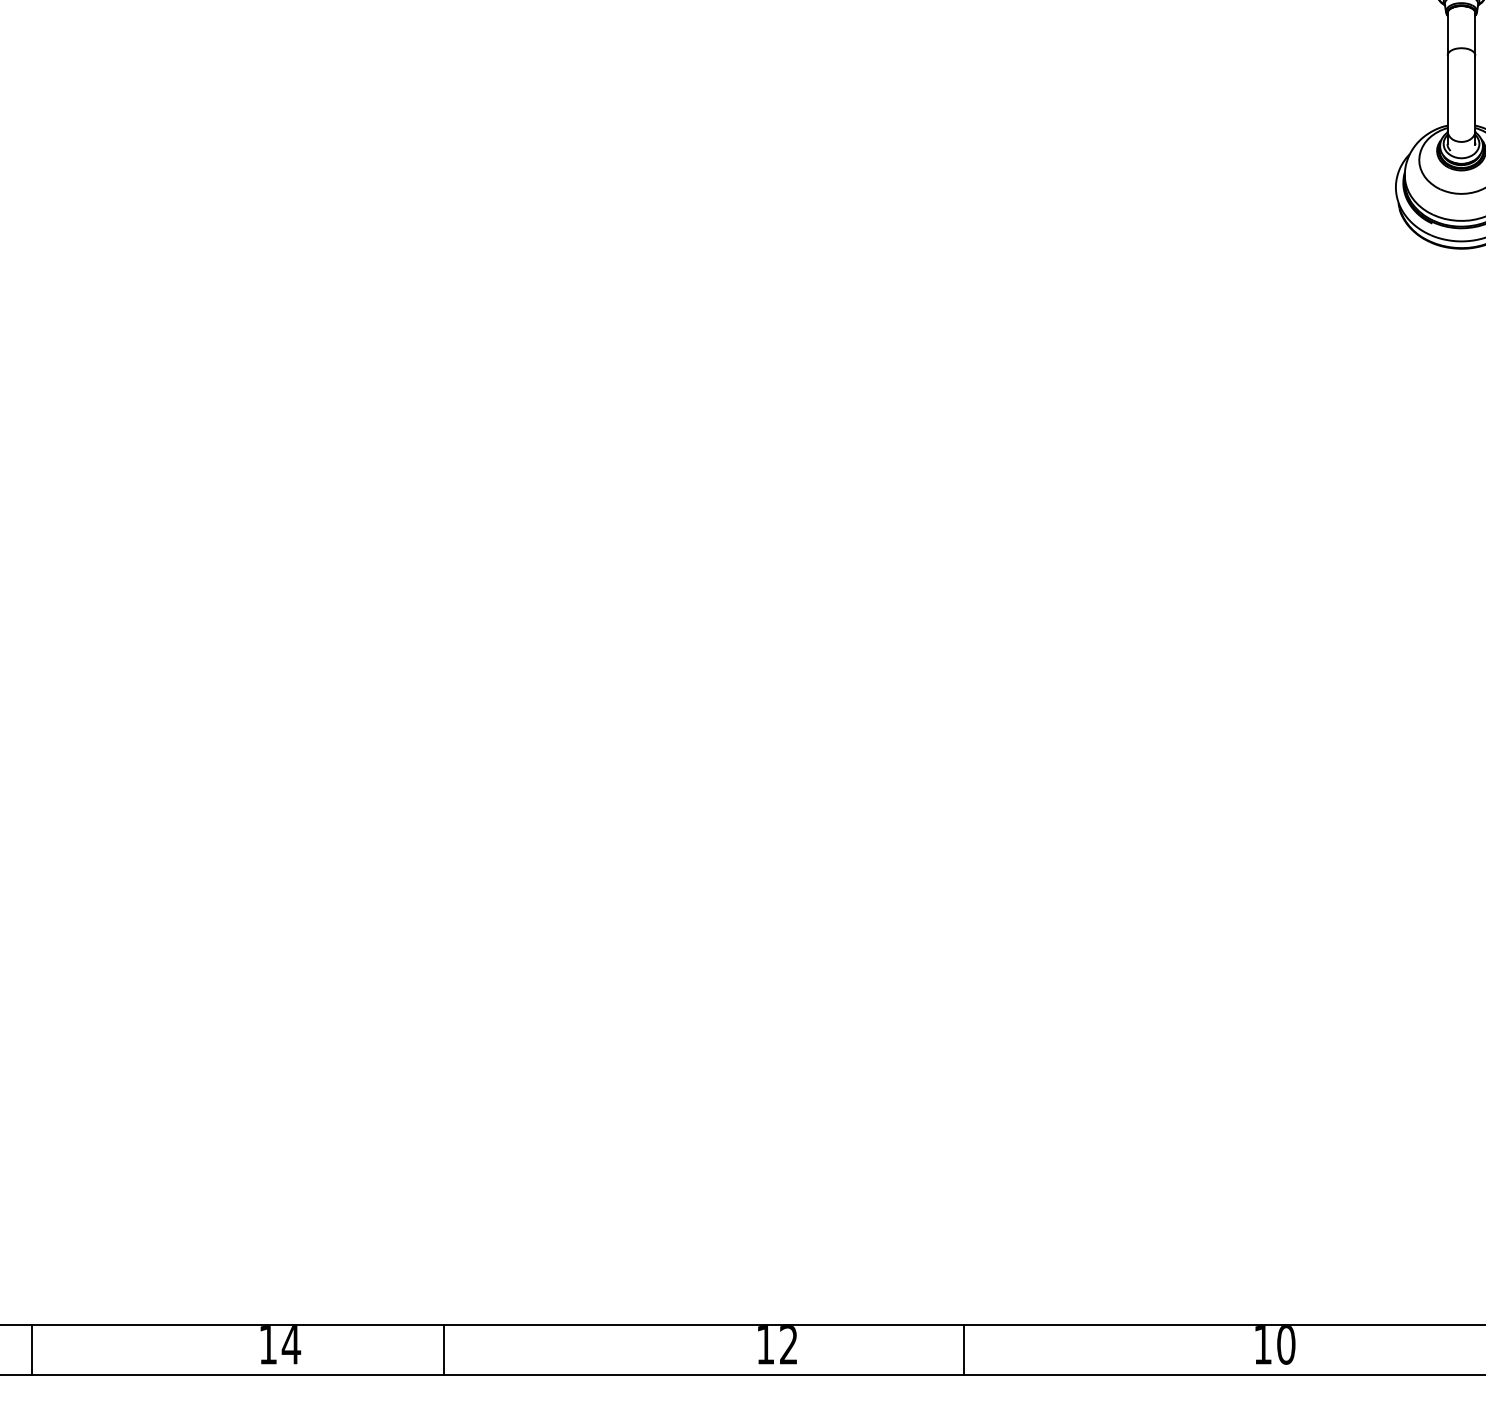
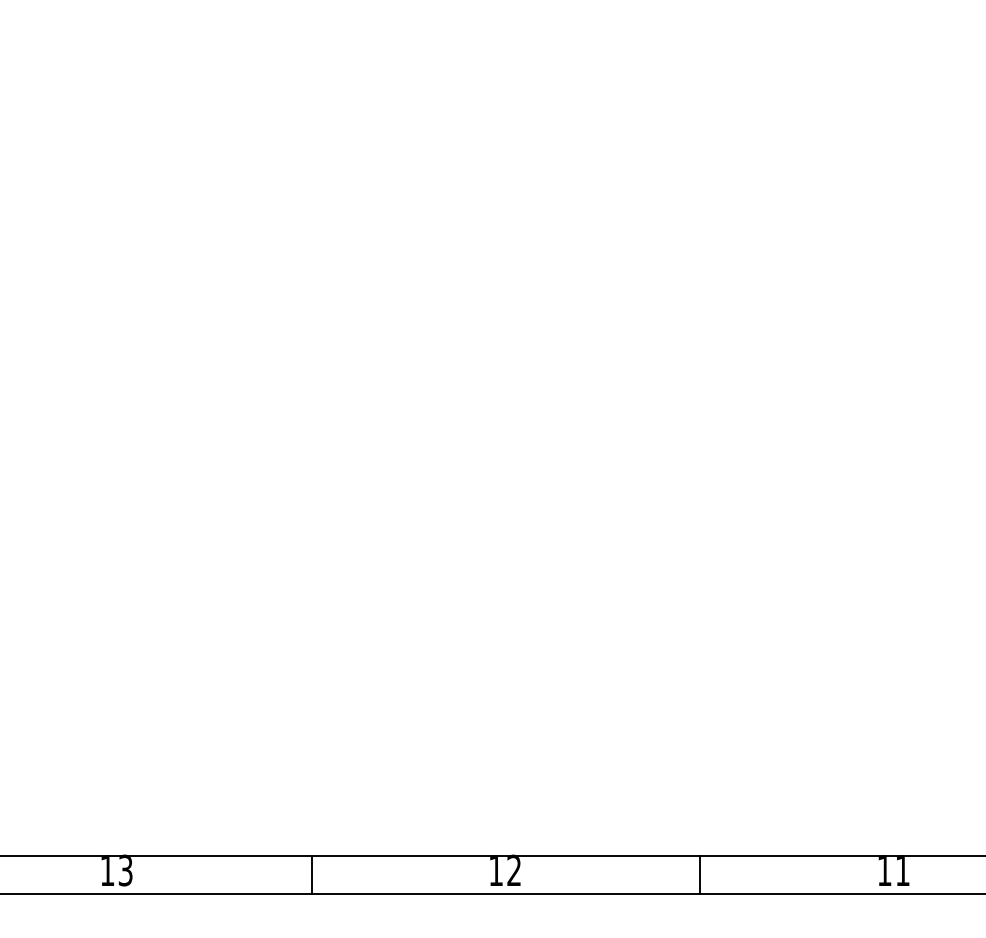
text: (291, 1345) -> (125, 871), 14 -> 13
text: (1286, 1345) -> (903, 871), 10 -> 11
line: (444, 1350) -> (311, 875), moved
line: (963, 1350) -> (699, 875), moved

